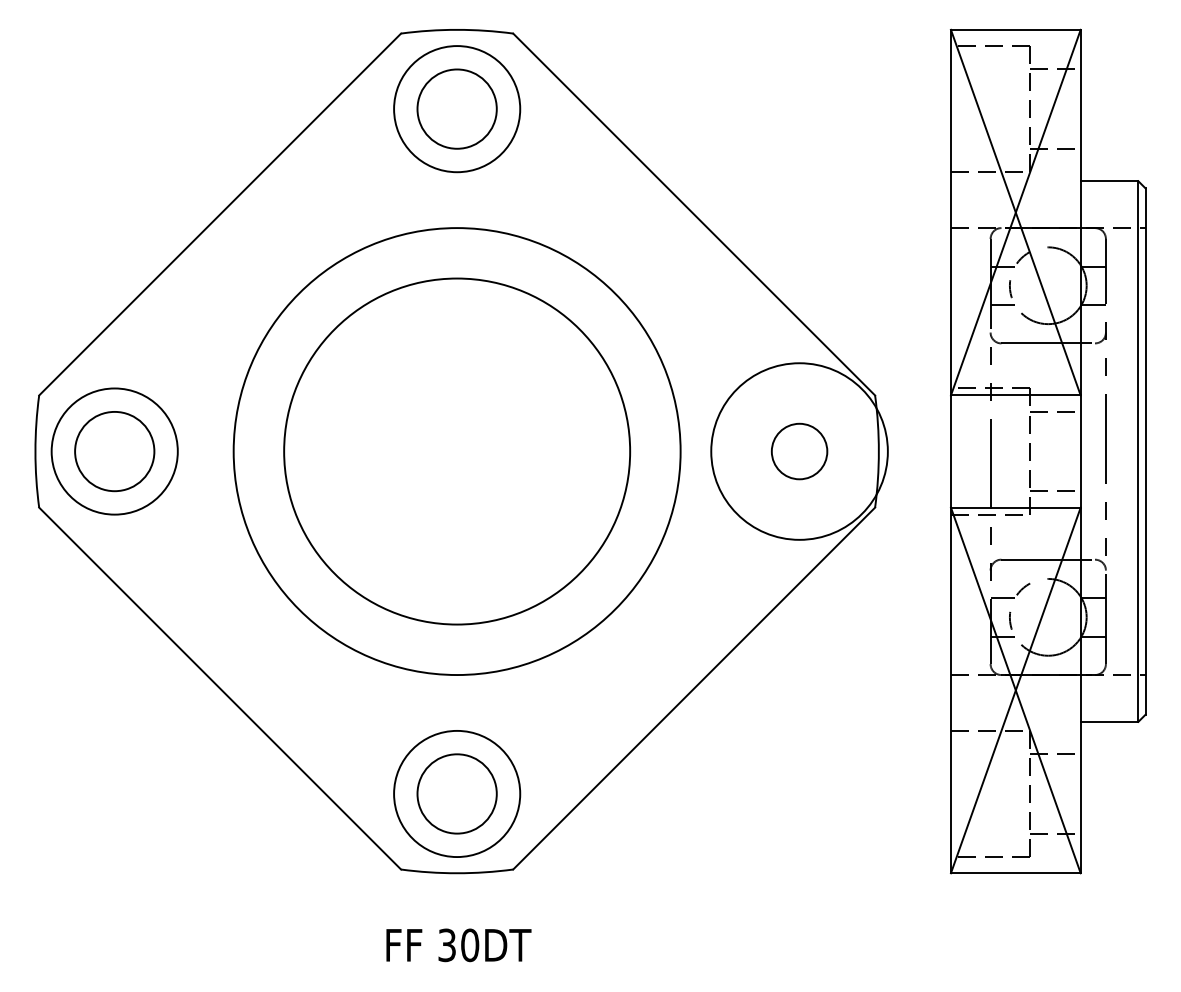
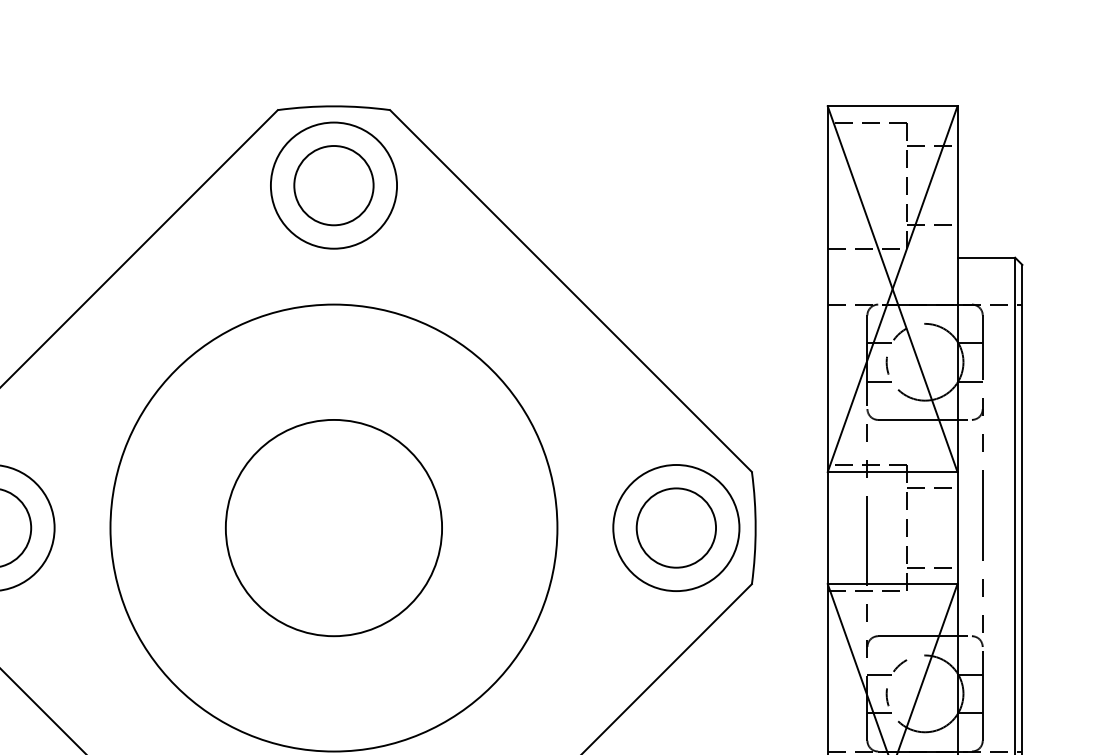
circle: (457, 451) -> (334, 528), size x0.62
circle: (799, 451) -> (676, 528), size x0.71
circle: (799, 451) -> (676, 528), size x1.43

